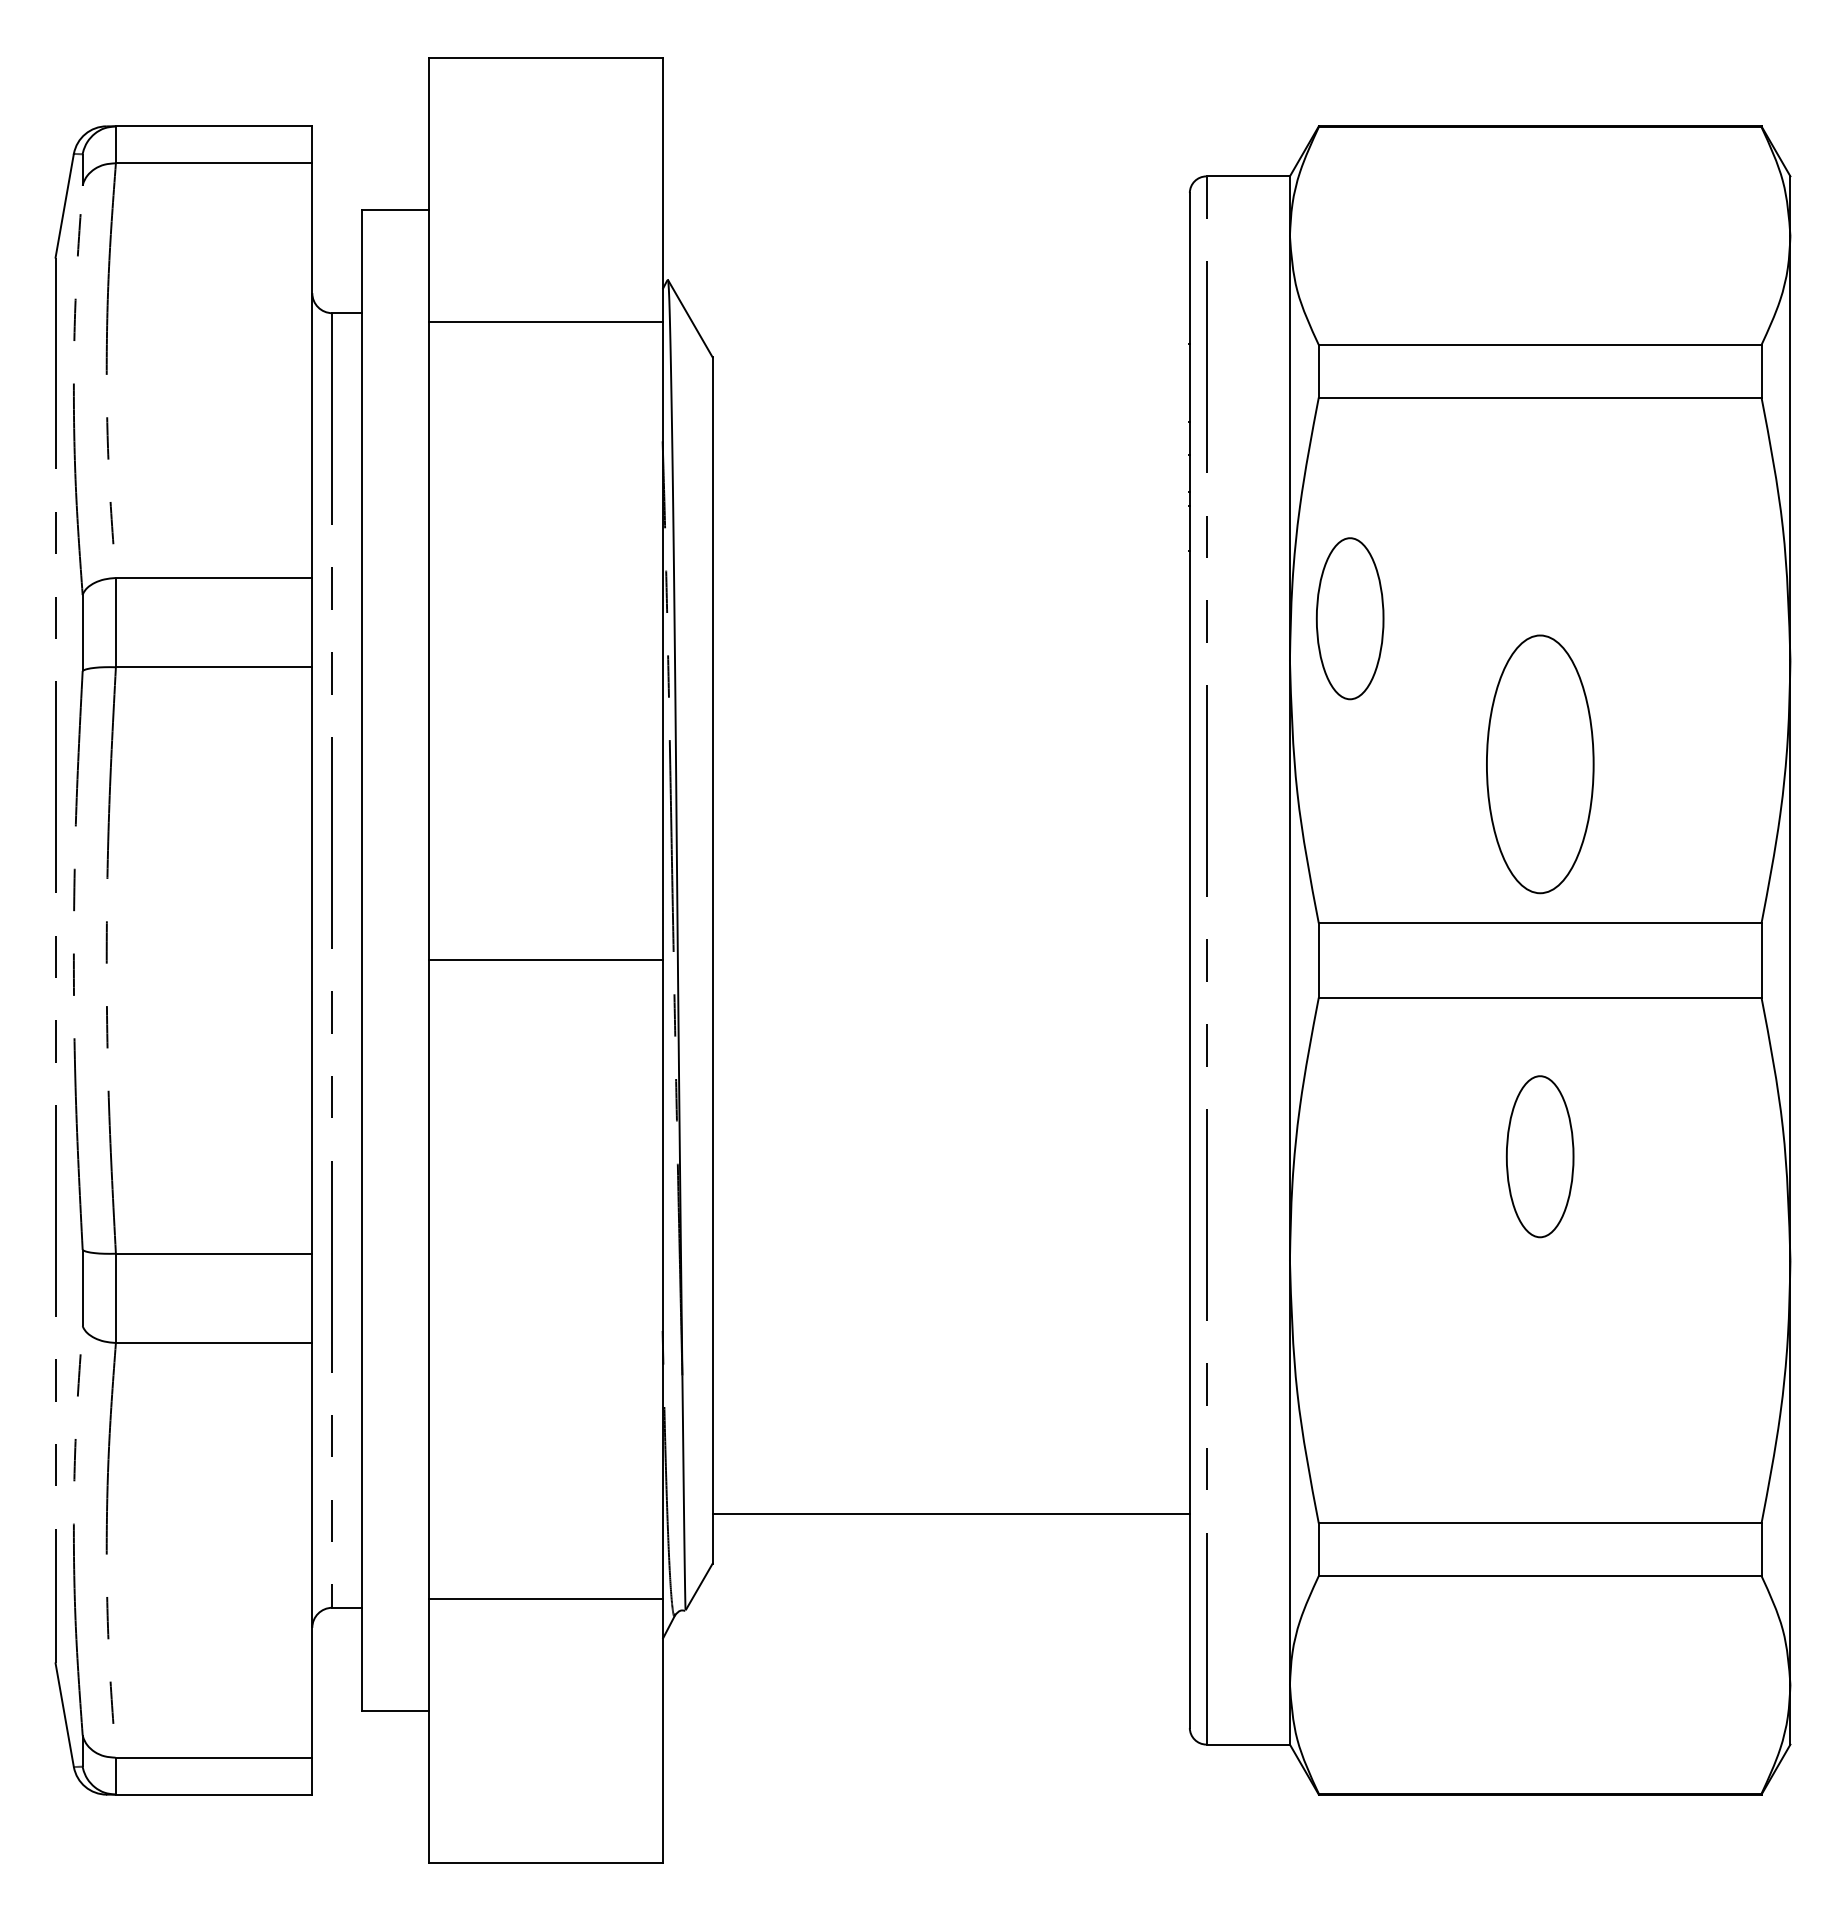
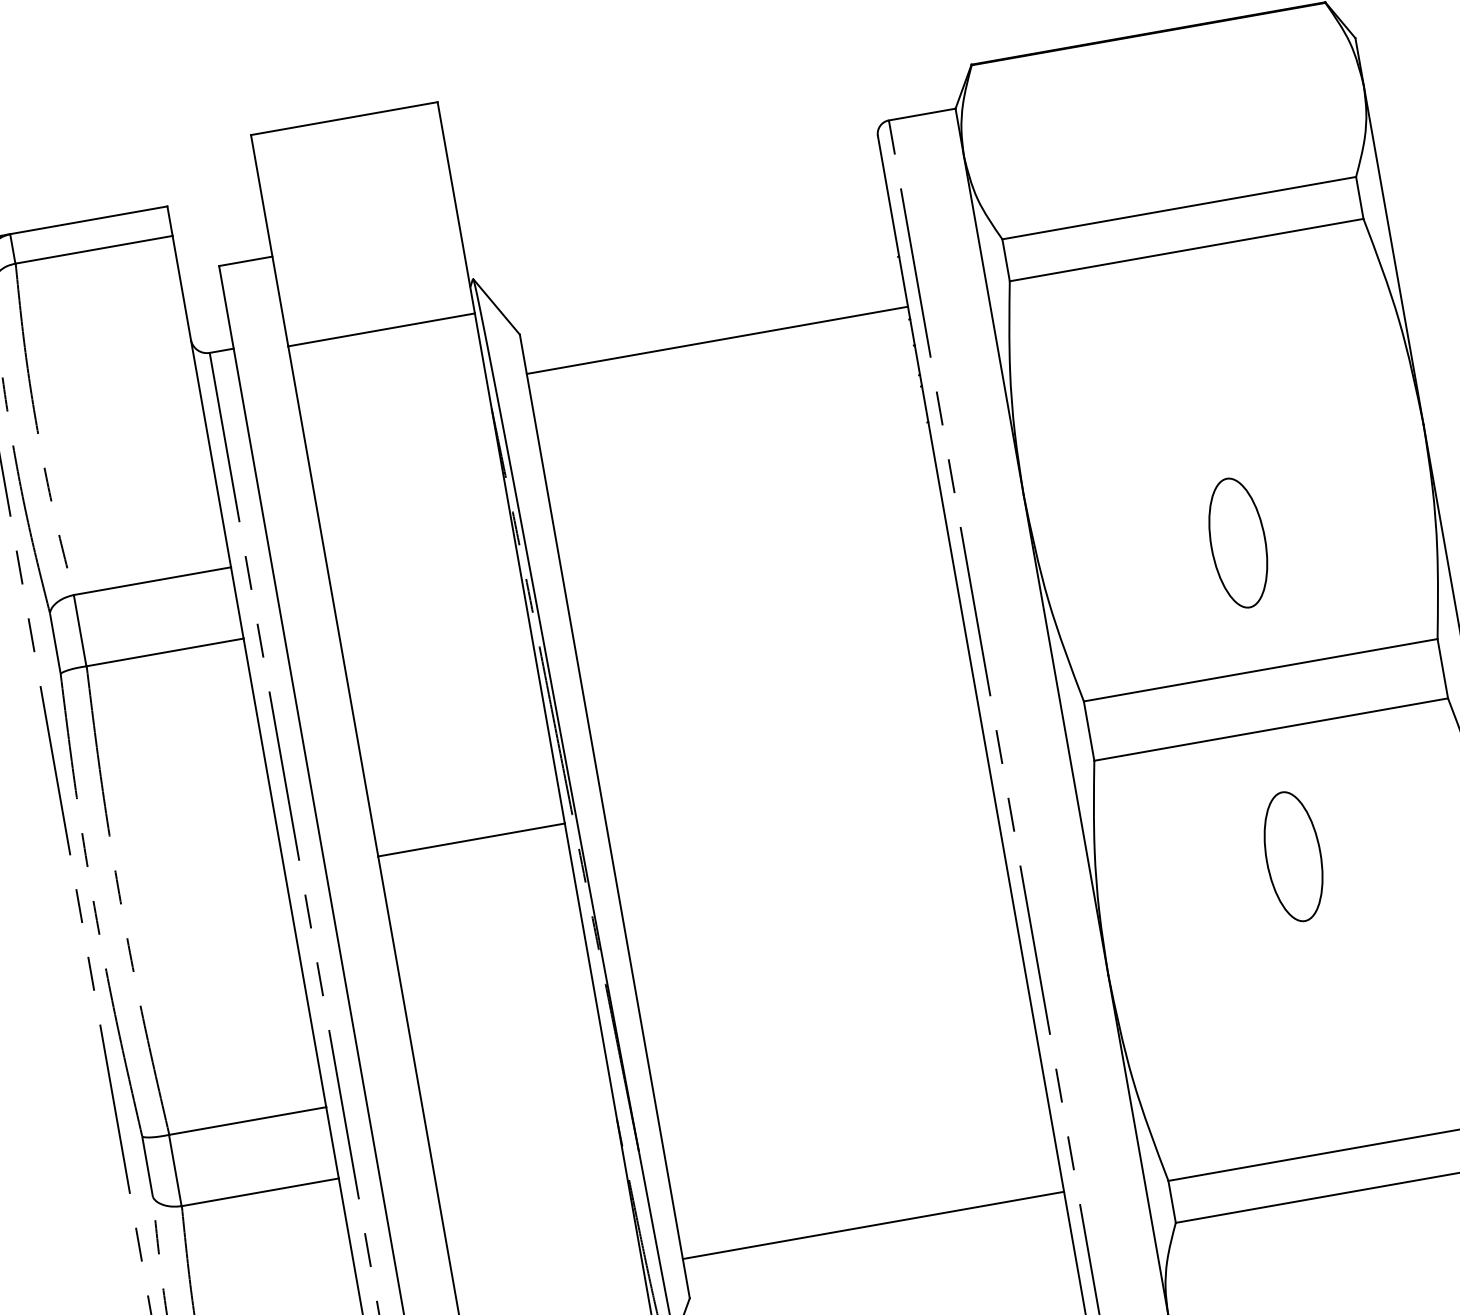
line: (950, 406) -> (716, 340), added
part: (1349, 618) -> (1065, 453), removed
part: (1539, 763) -> (1237, 542), size x0.62

